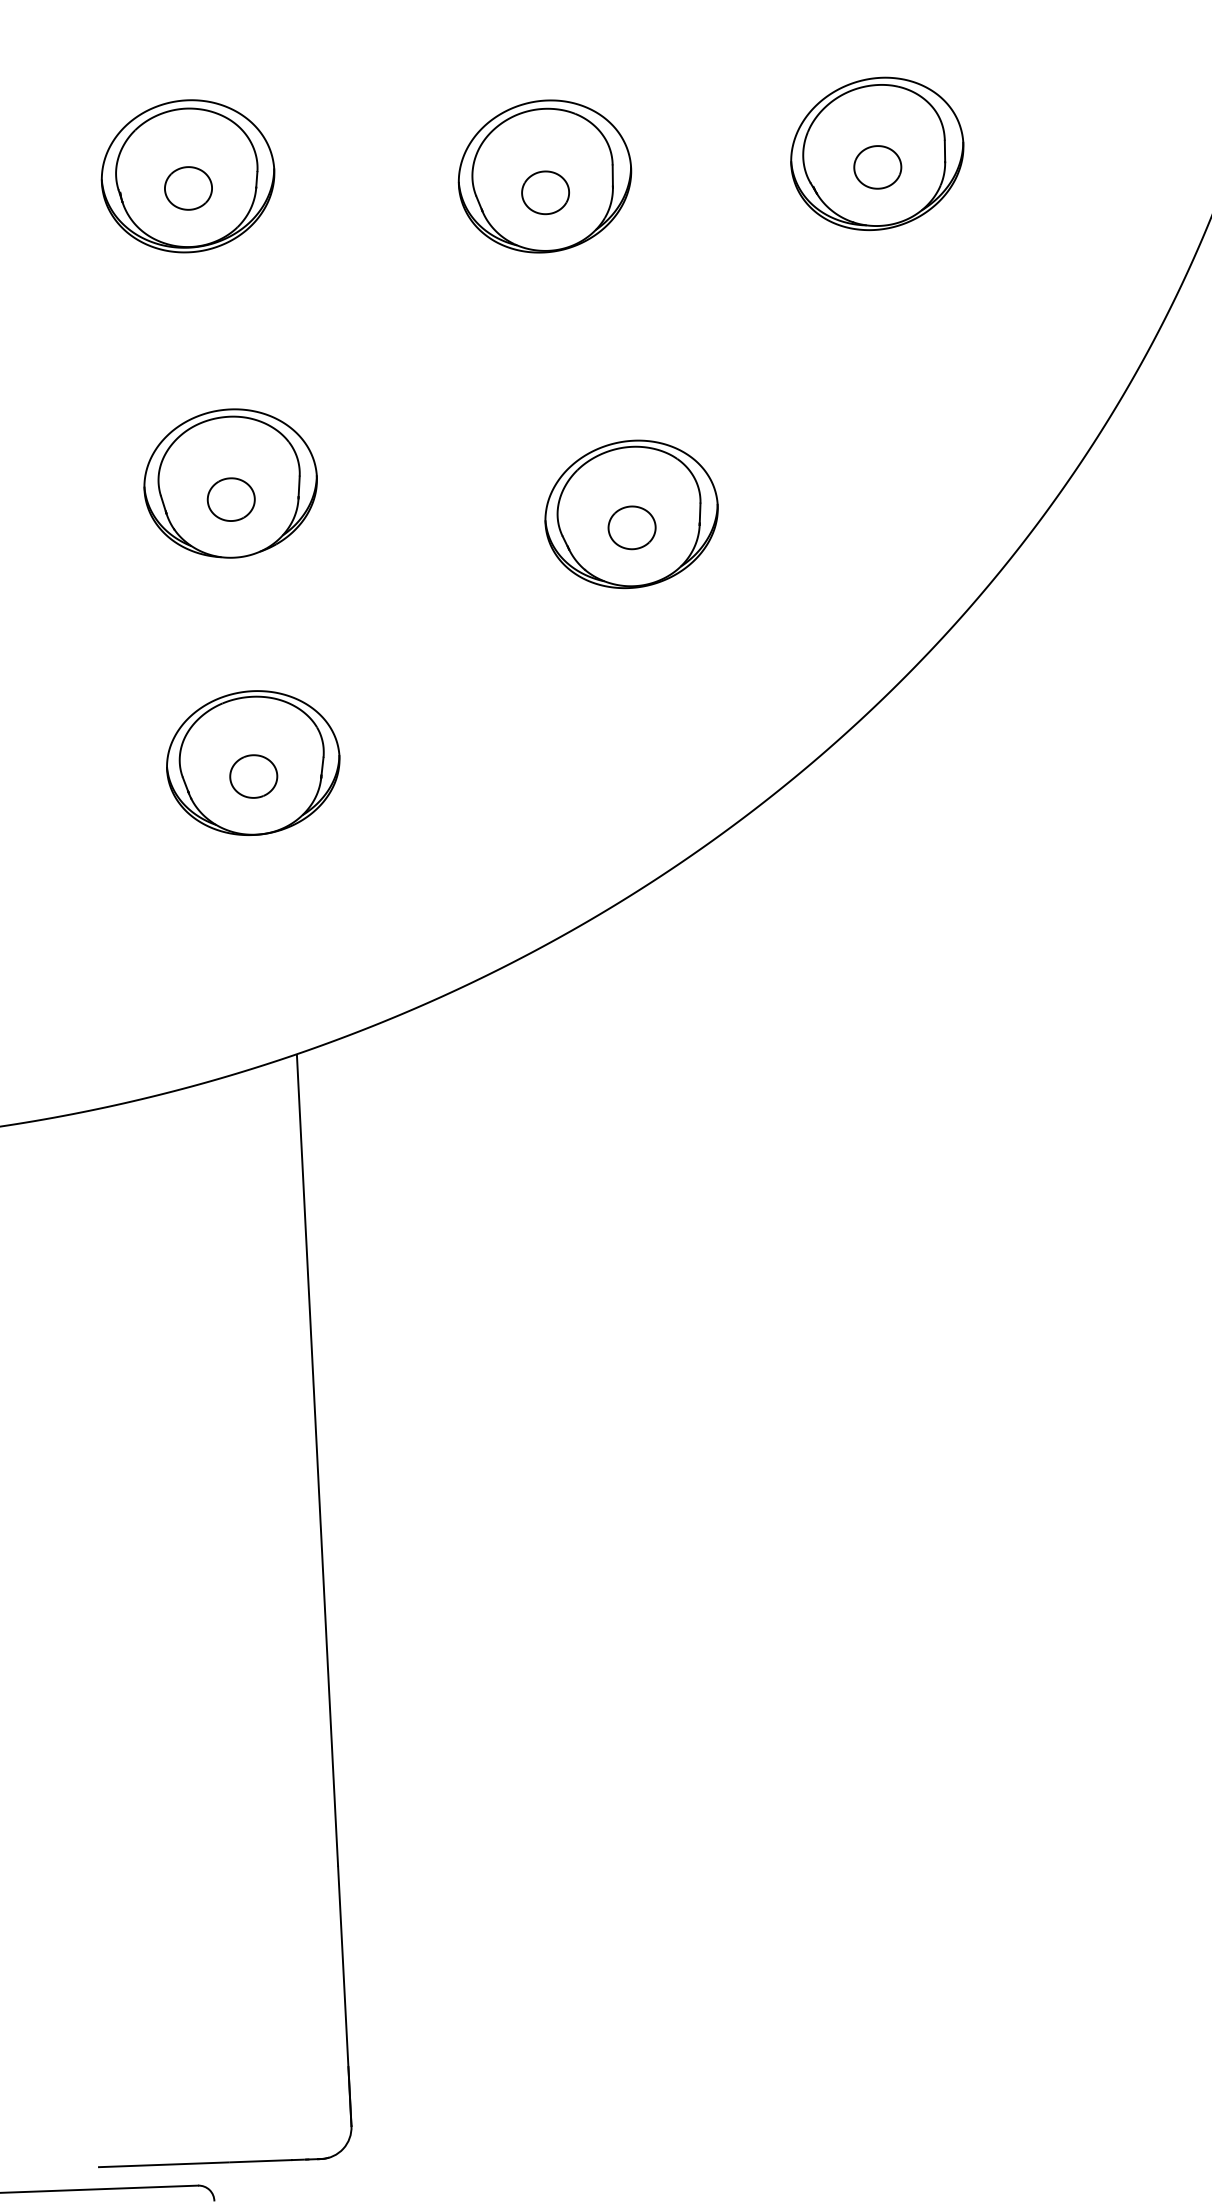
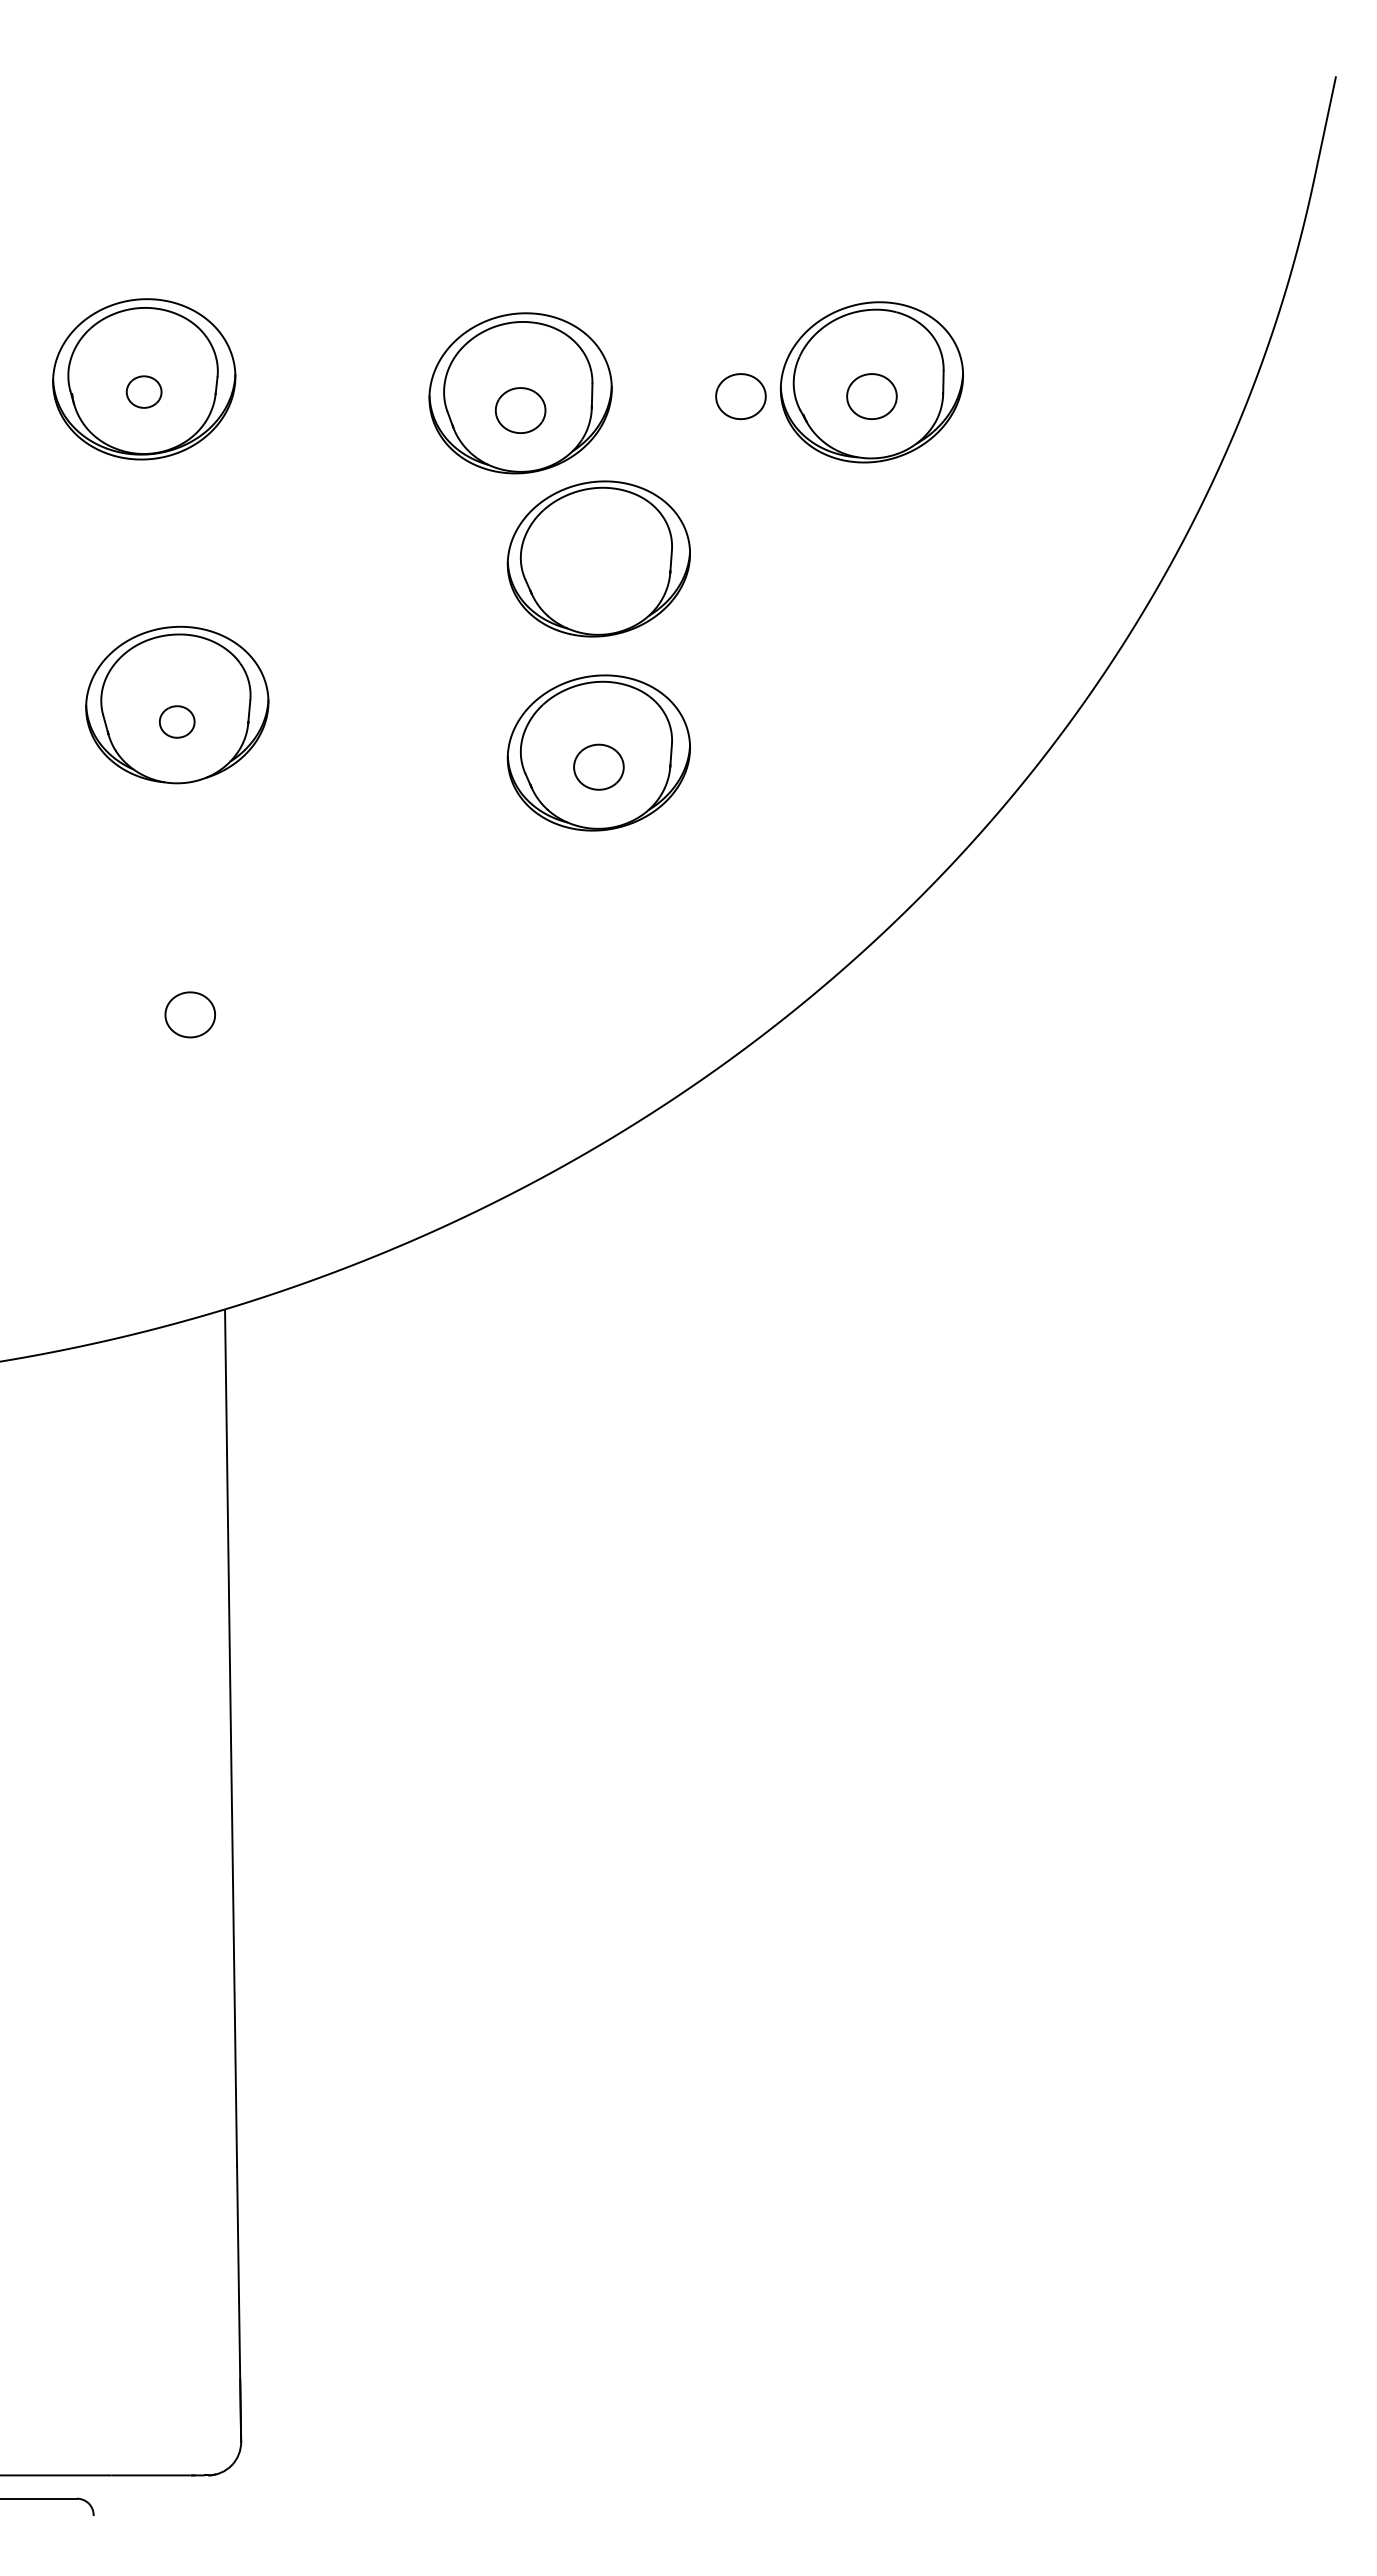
part: (753, 171) -> (740, 396), added
part: (187, 187) -> (143, 391), size x0.7
part: (624, 330) -> (598, 558), added
part: (230, 499) -> (176, 721), size x0.7
part: (253, 762) -> (190, 1000), removed

